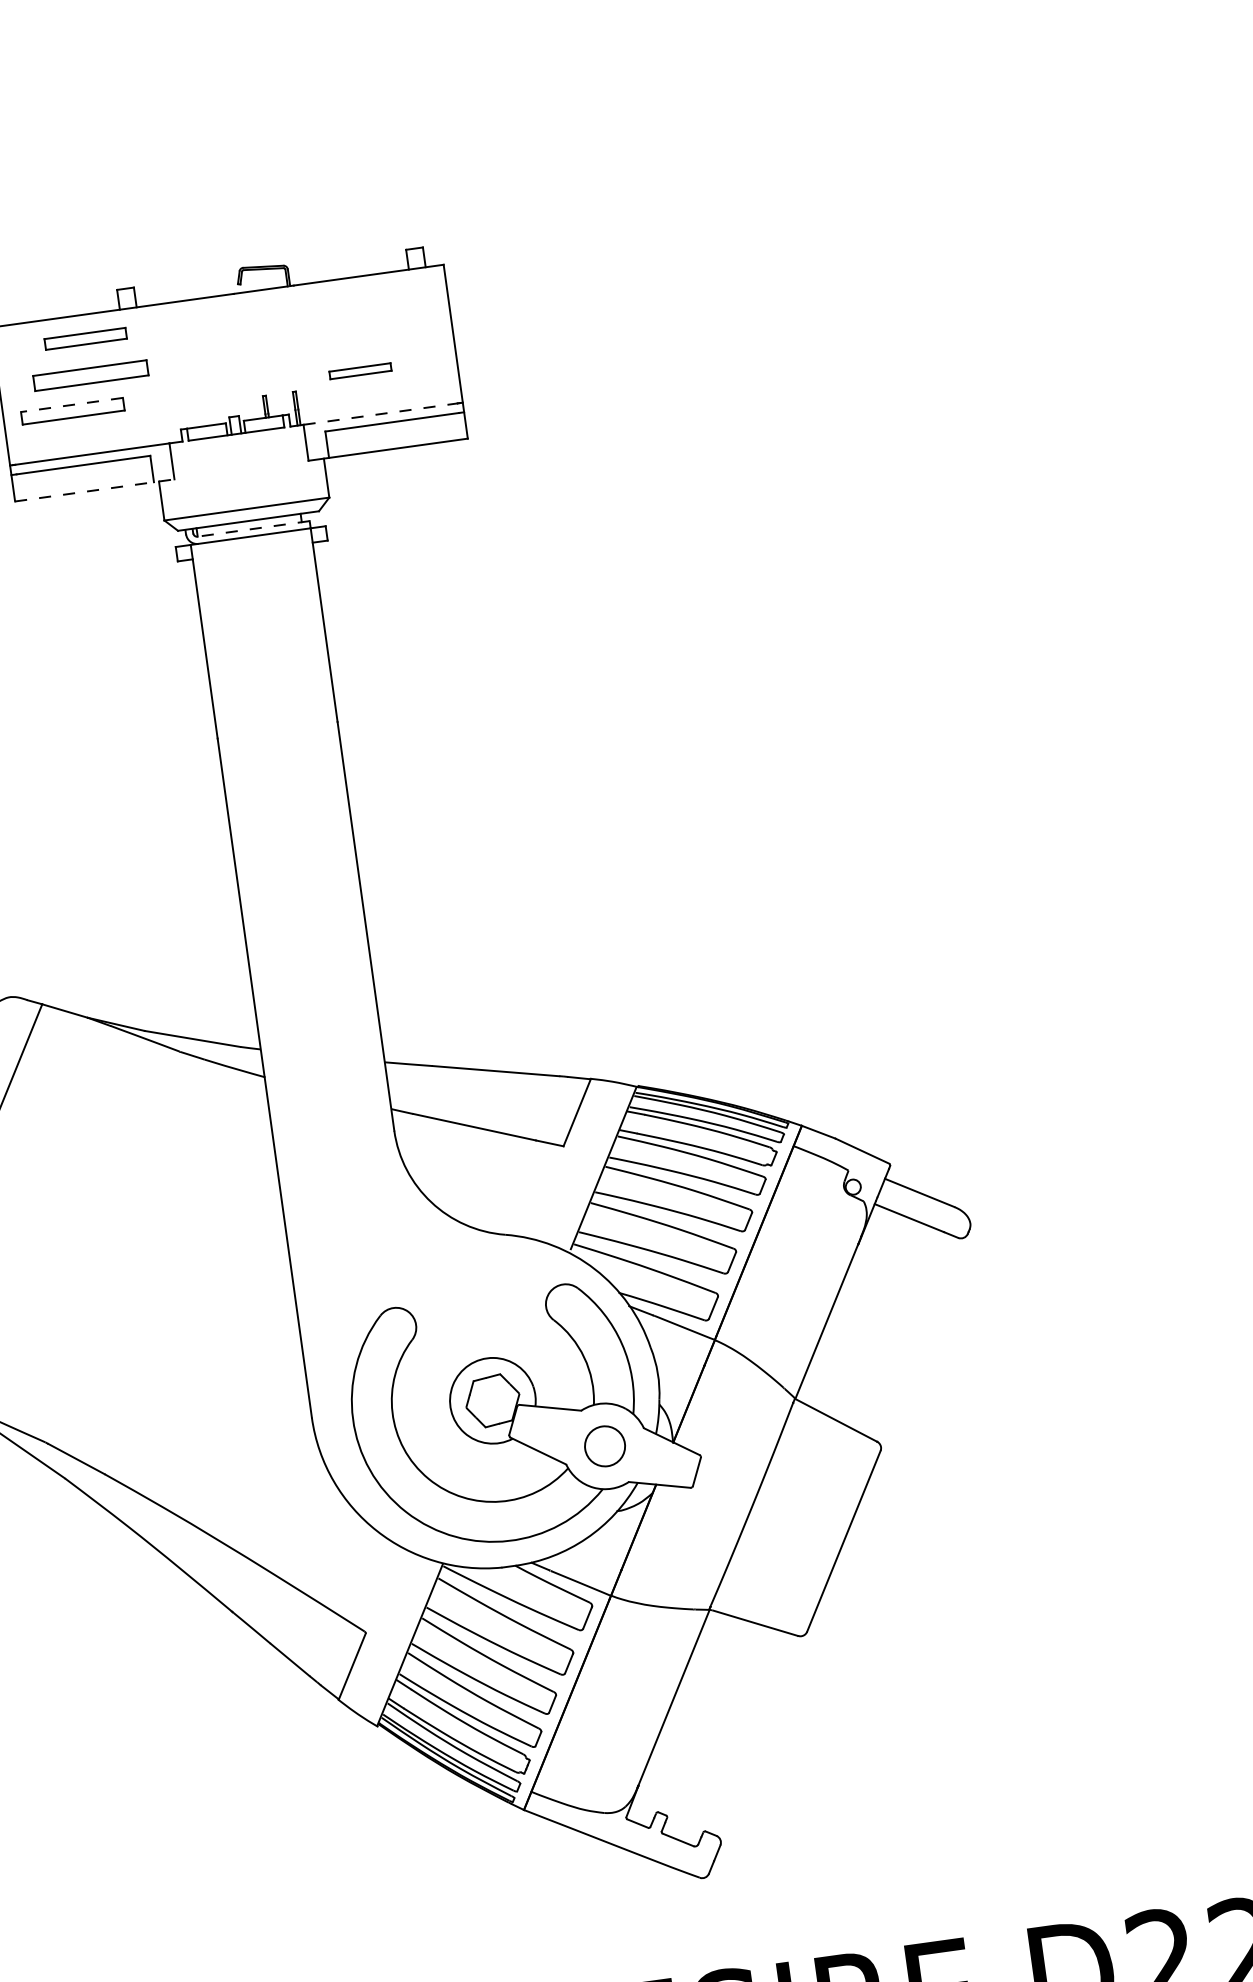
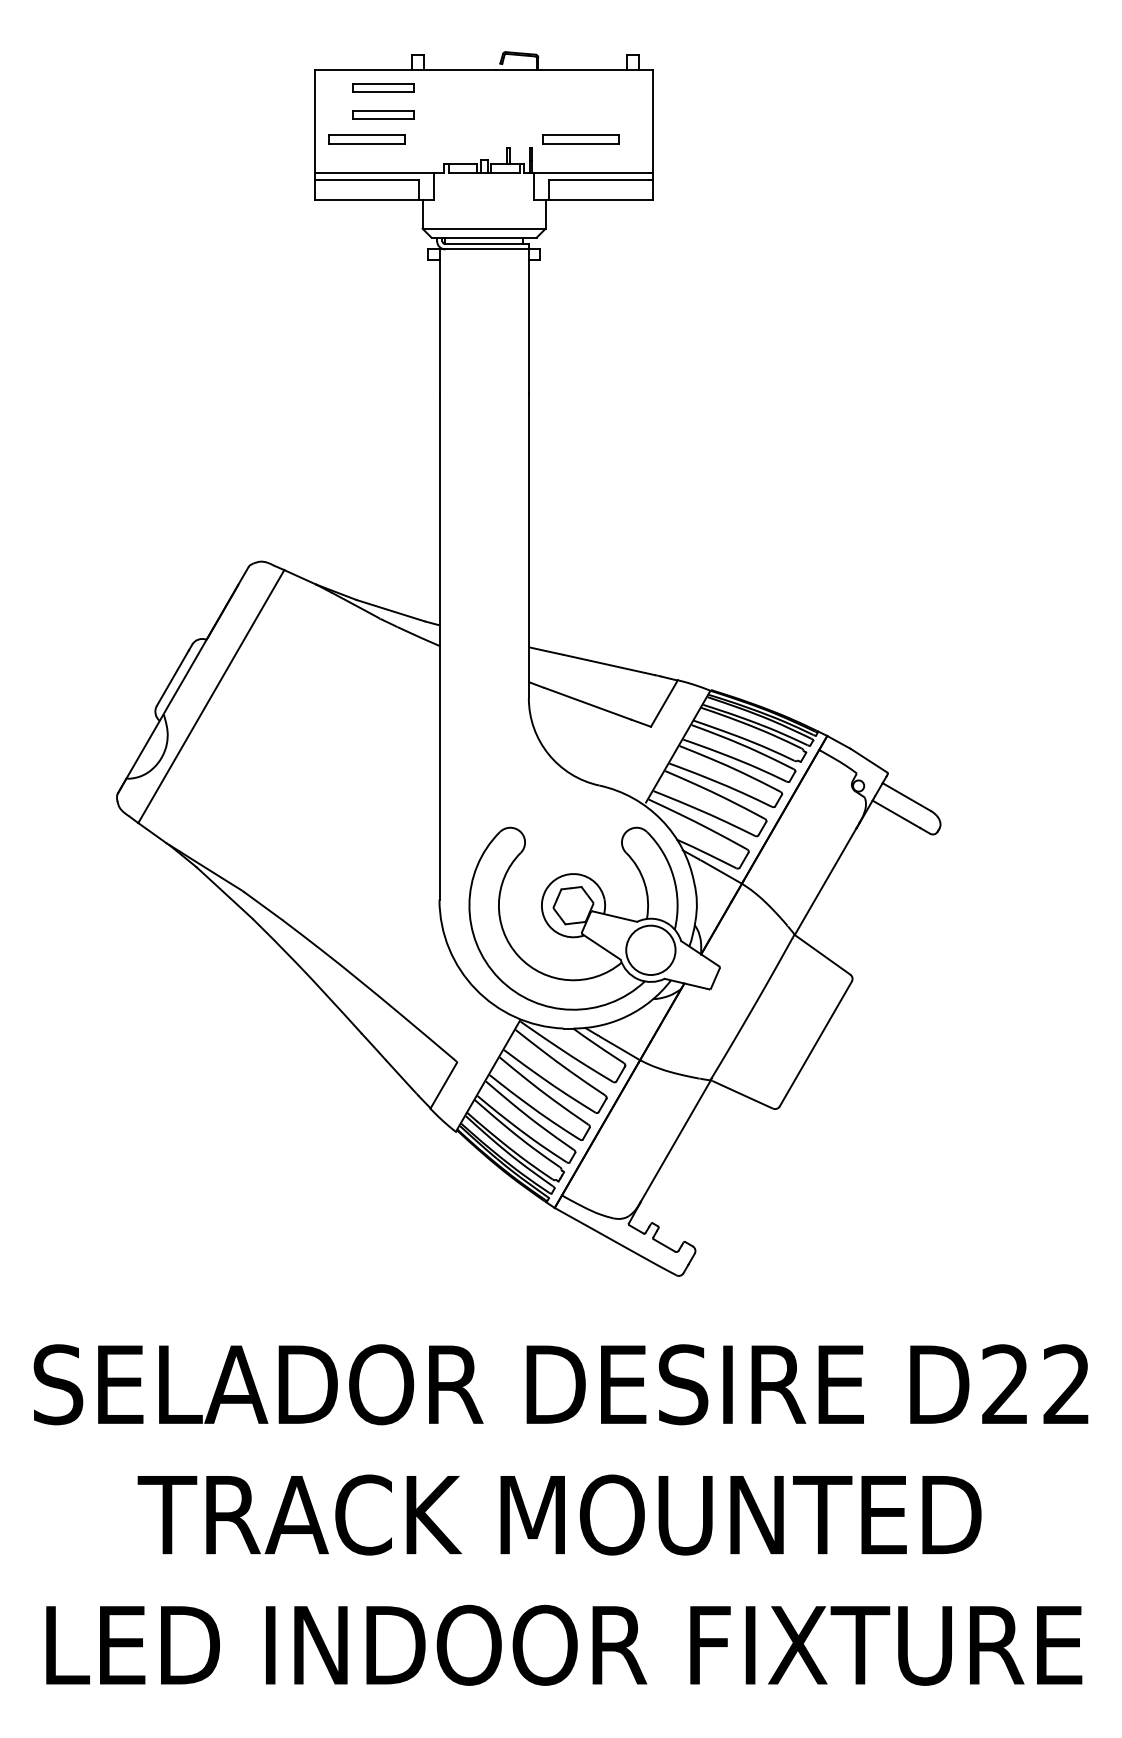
part: (359, 371) -> (580, 139), size x1.67
part: (90, 374) -> (383, 114), size x0.71
line: (71, 405) -> (366, 135), dashed -> solid
line: (381, 413) -> (592, 172), dashed -> solid
line: (95, 489) -> (375, 199), dashed -> solid
line: (254, 529) -> (487, 244), dashed -> solid
circle: (604, 1446) -> (650, 950), size x1.67

